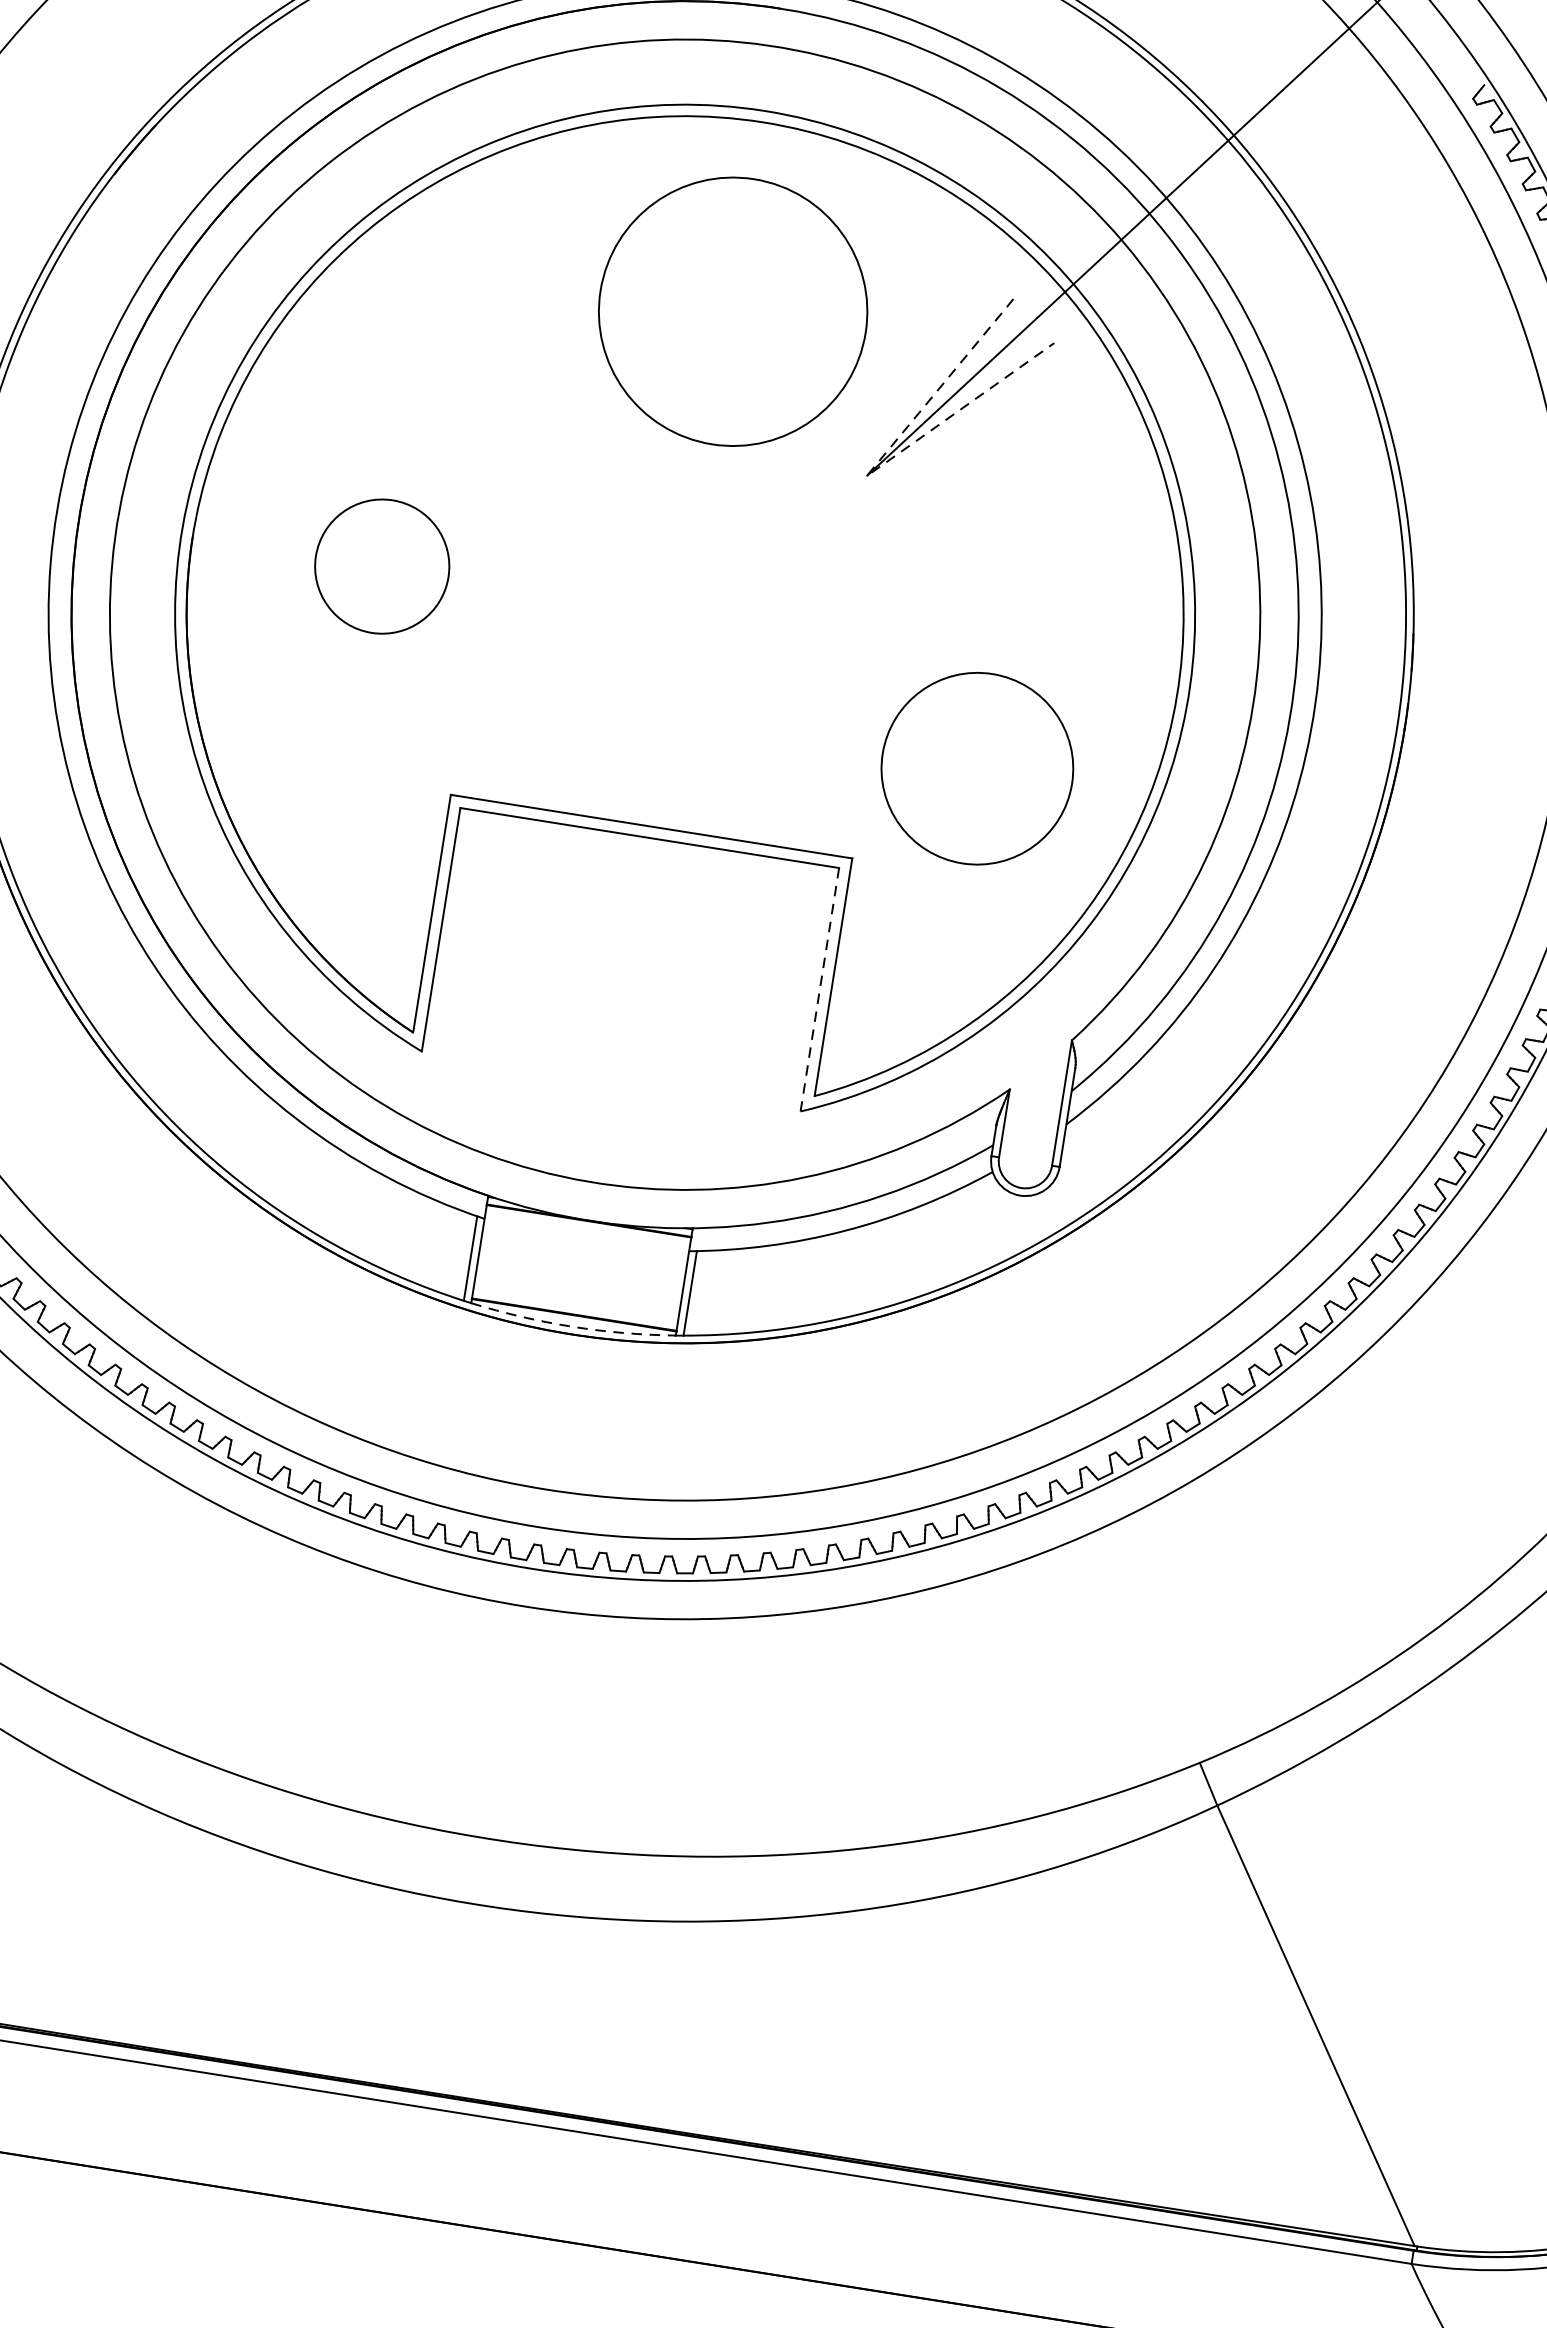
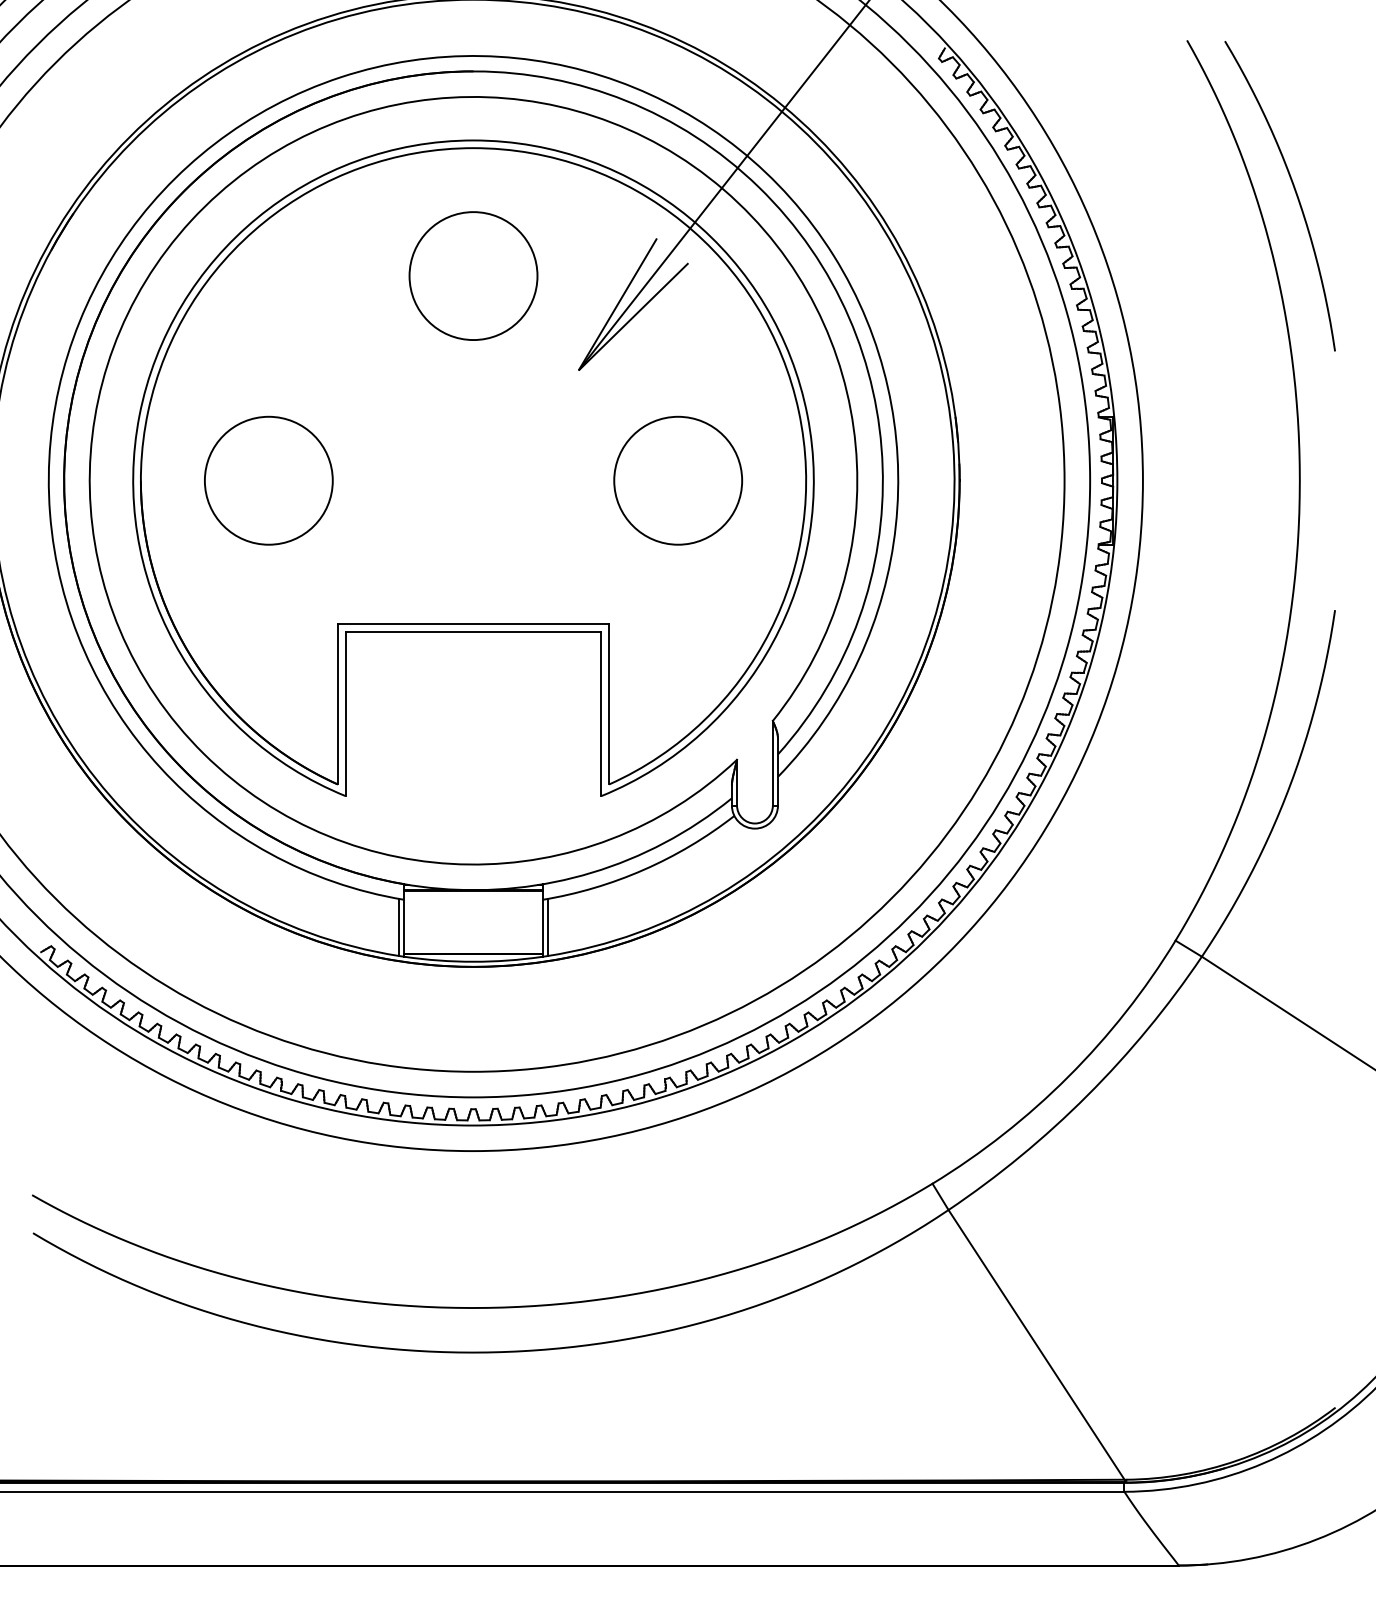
circle: (733, 310) -> (473, 275), size x0.71
line: (866, 476) -> (578, 370), dashed -> solid
circle: (381, 566) -> (268, 480), size x1.43
circle: (977, 768) -> (678, 480), moved
line: (819, 990) -> (601, 714), dashed -> solid
arc: (572, 1326) -> (473, 961), dashed -> solid

